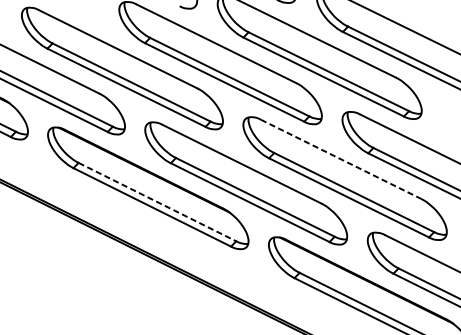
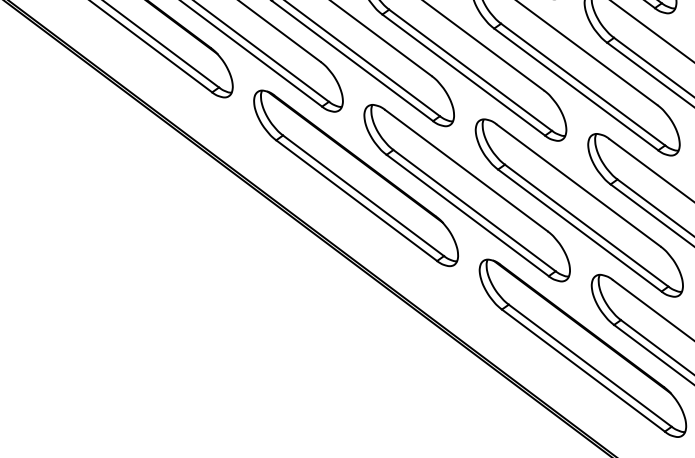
line: (341, 159) -> (579, 185), dashed -> solid
line: (157, 201) -> (363, 195), dashed -> solid

